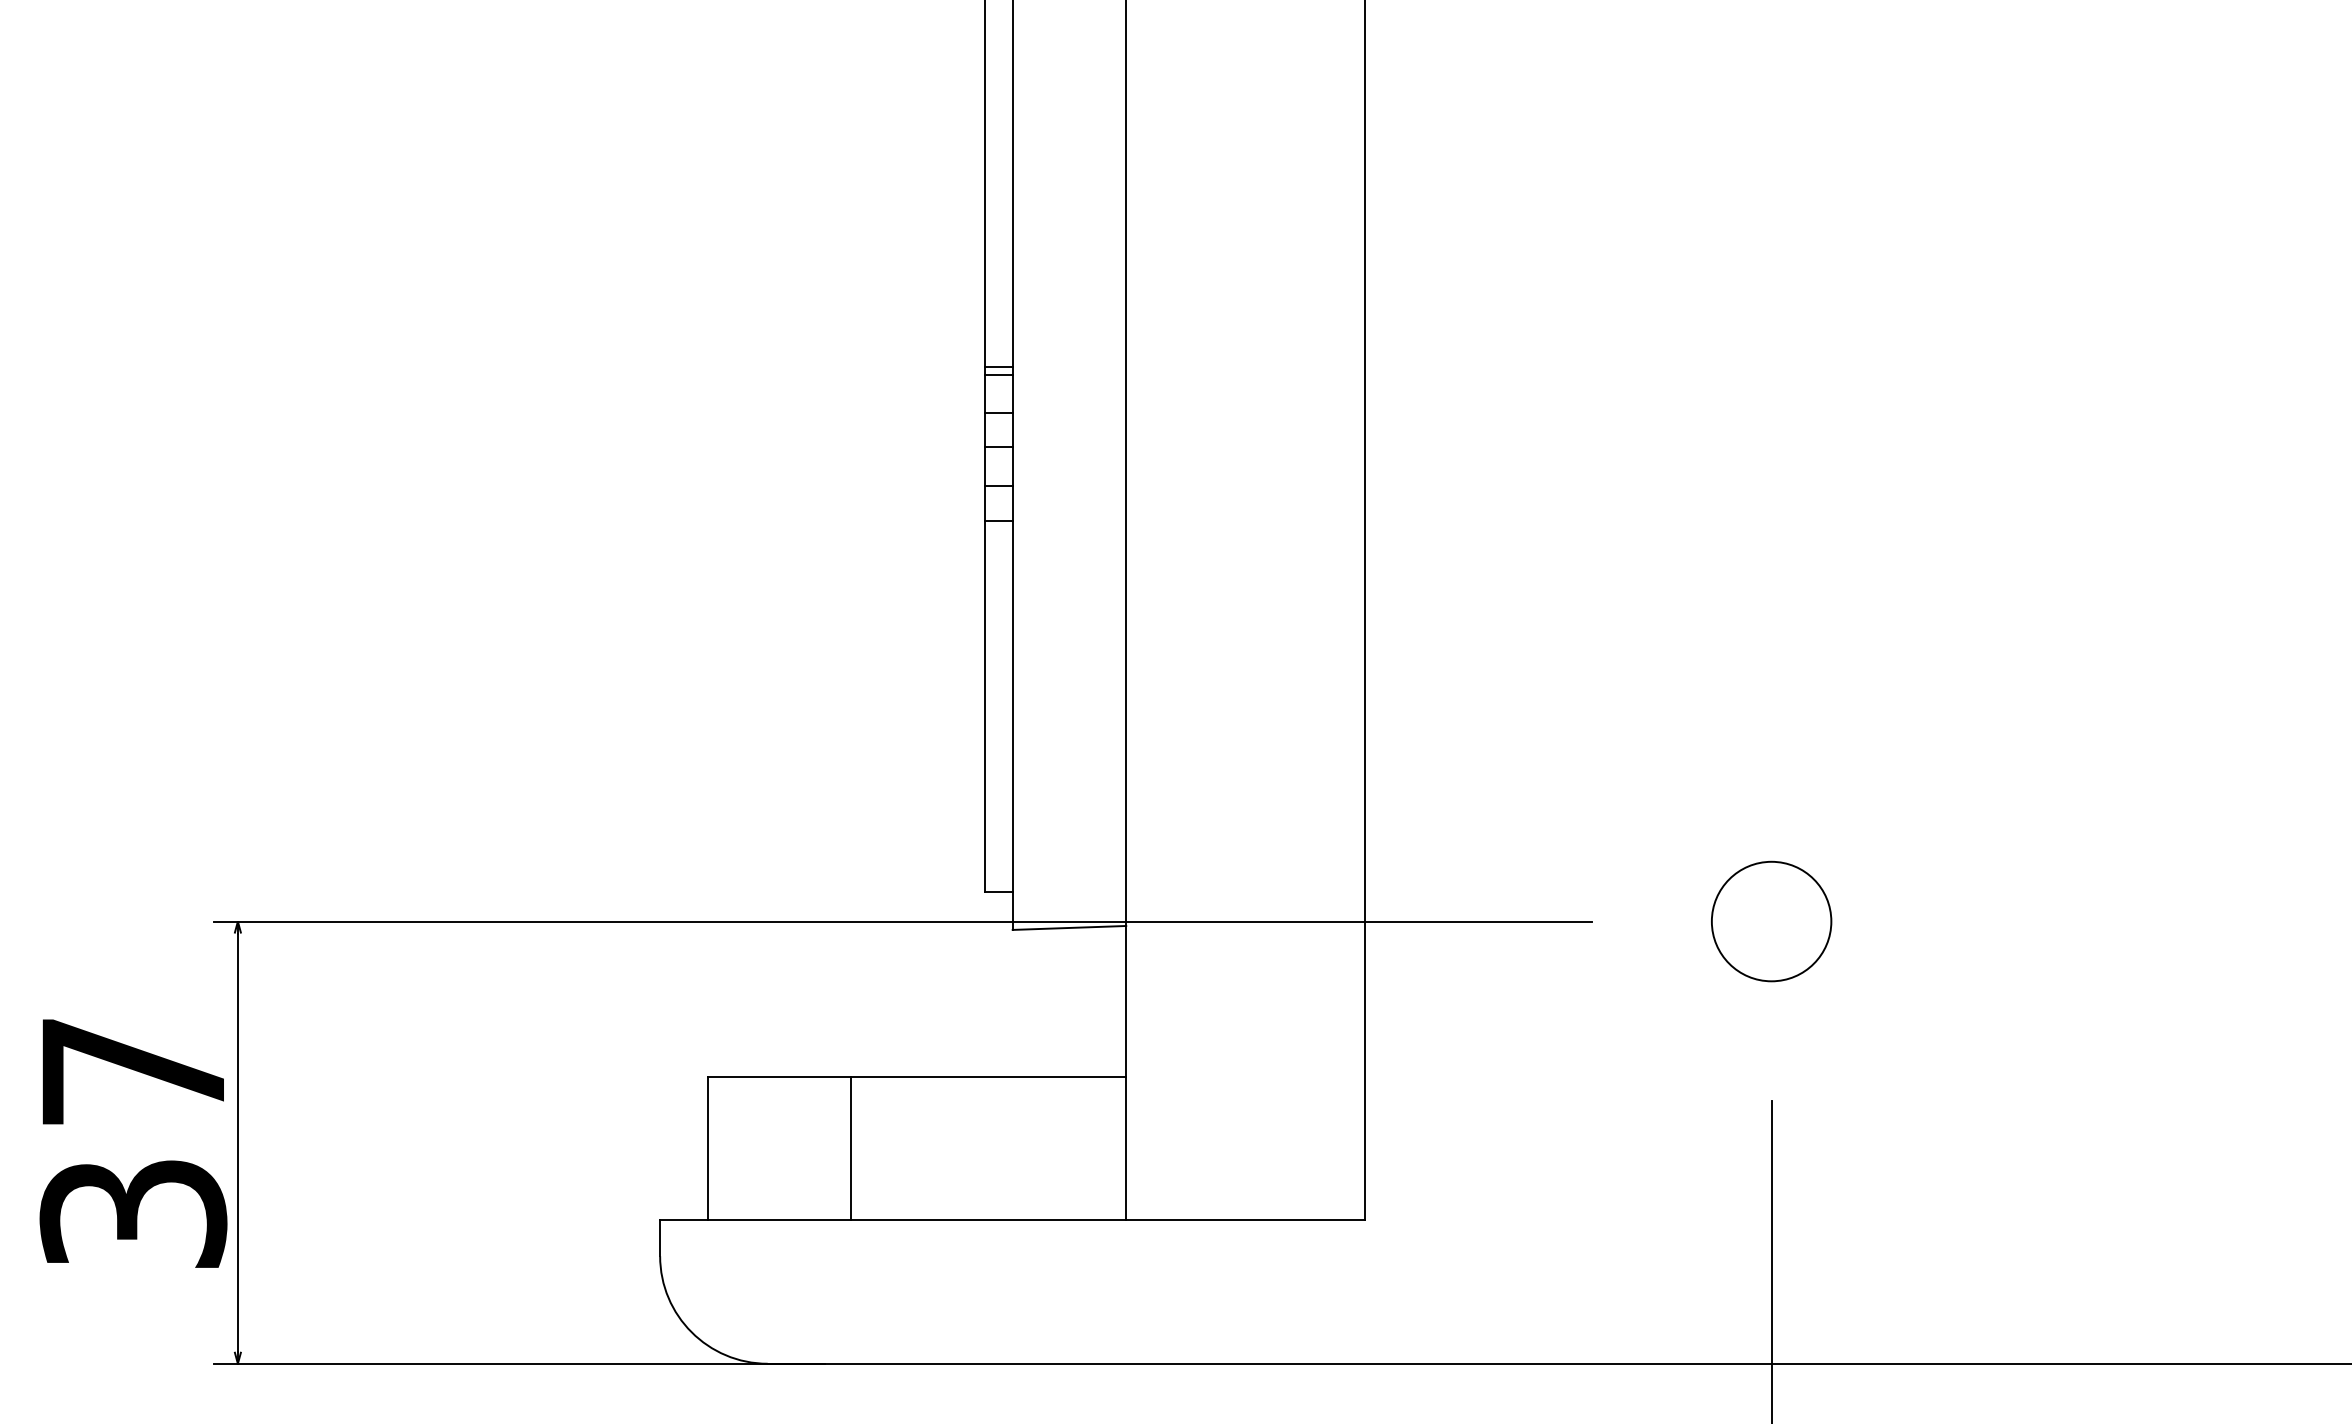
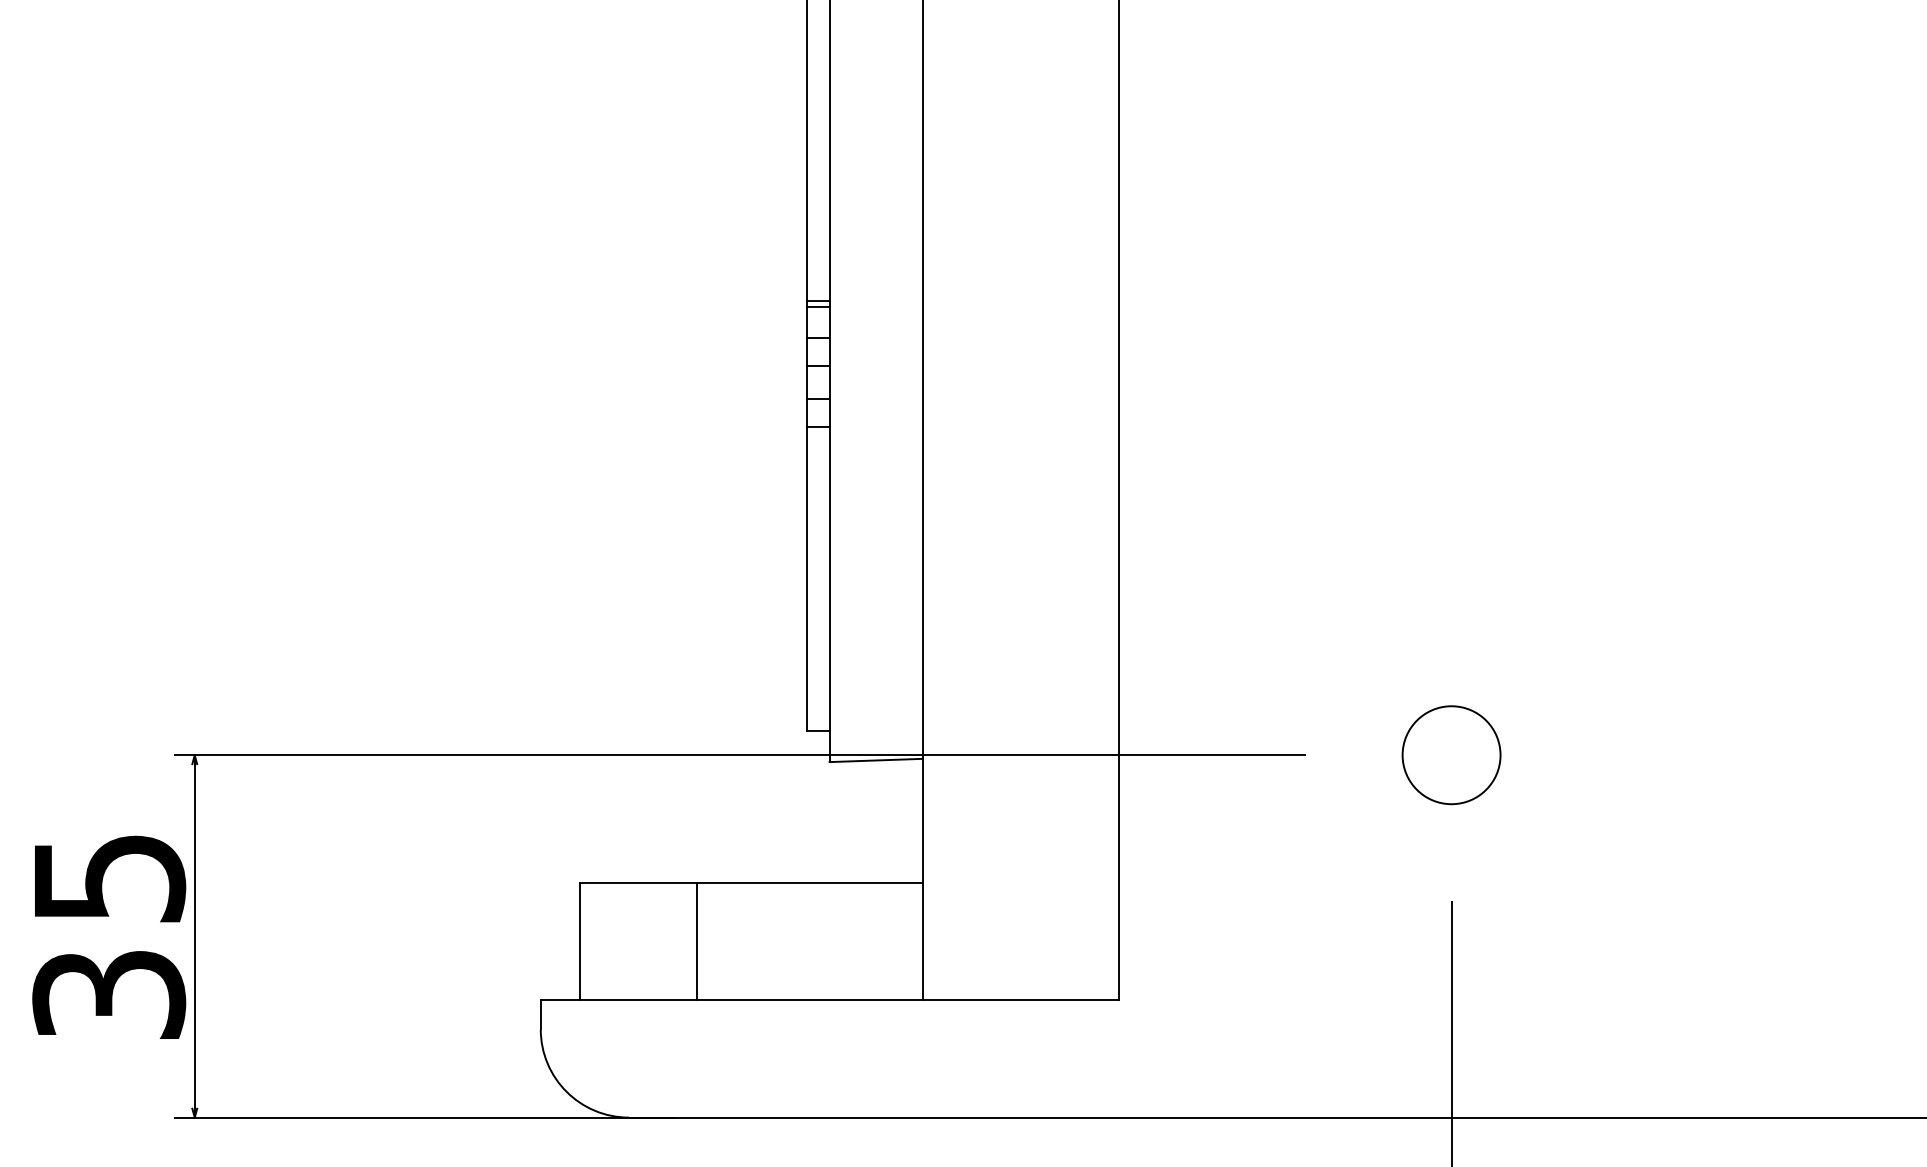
text: (135, 1071) -> (110, 878), 37 -> 35

